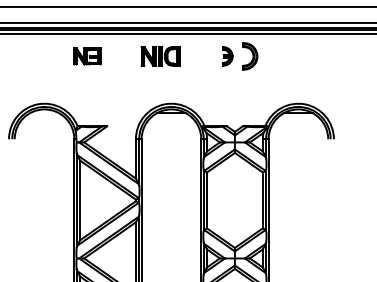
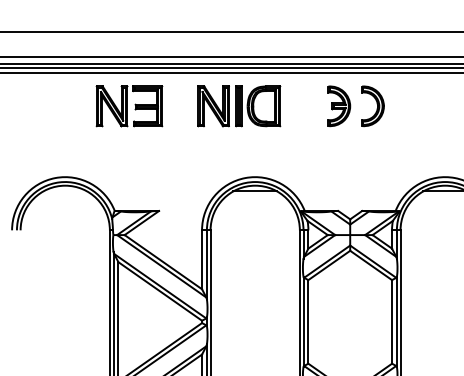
part: (87, 56) -> (129, 106), size x1.67
part: (160, 56) -> (238, 106), size x1.43
part: (227, 56) -> (339, 106), size x1.43

